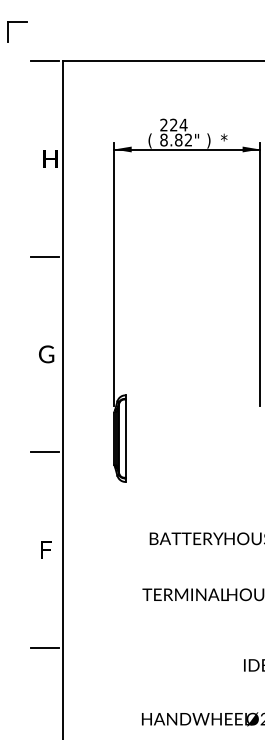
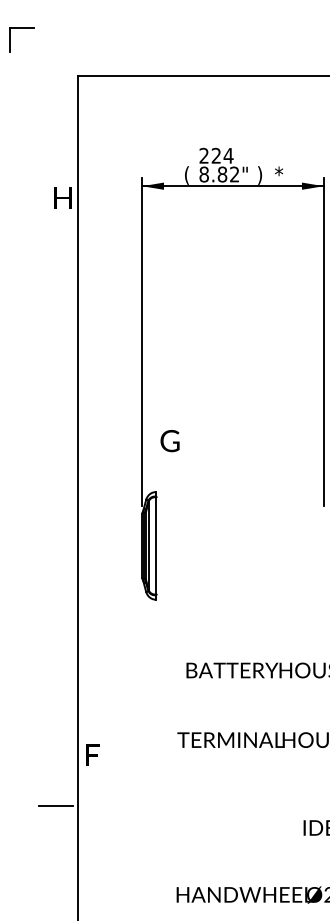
line: (44, 61) -> (55, 76), removed
line: (44, 256) -> (55, 319), removed
text: (46, 354) -> (169, 441), moved
line: (44, 452) -> (55, 563), removed
text: (46, 549) -> (92, 754), moved

